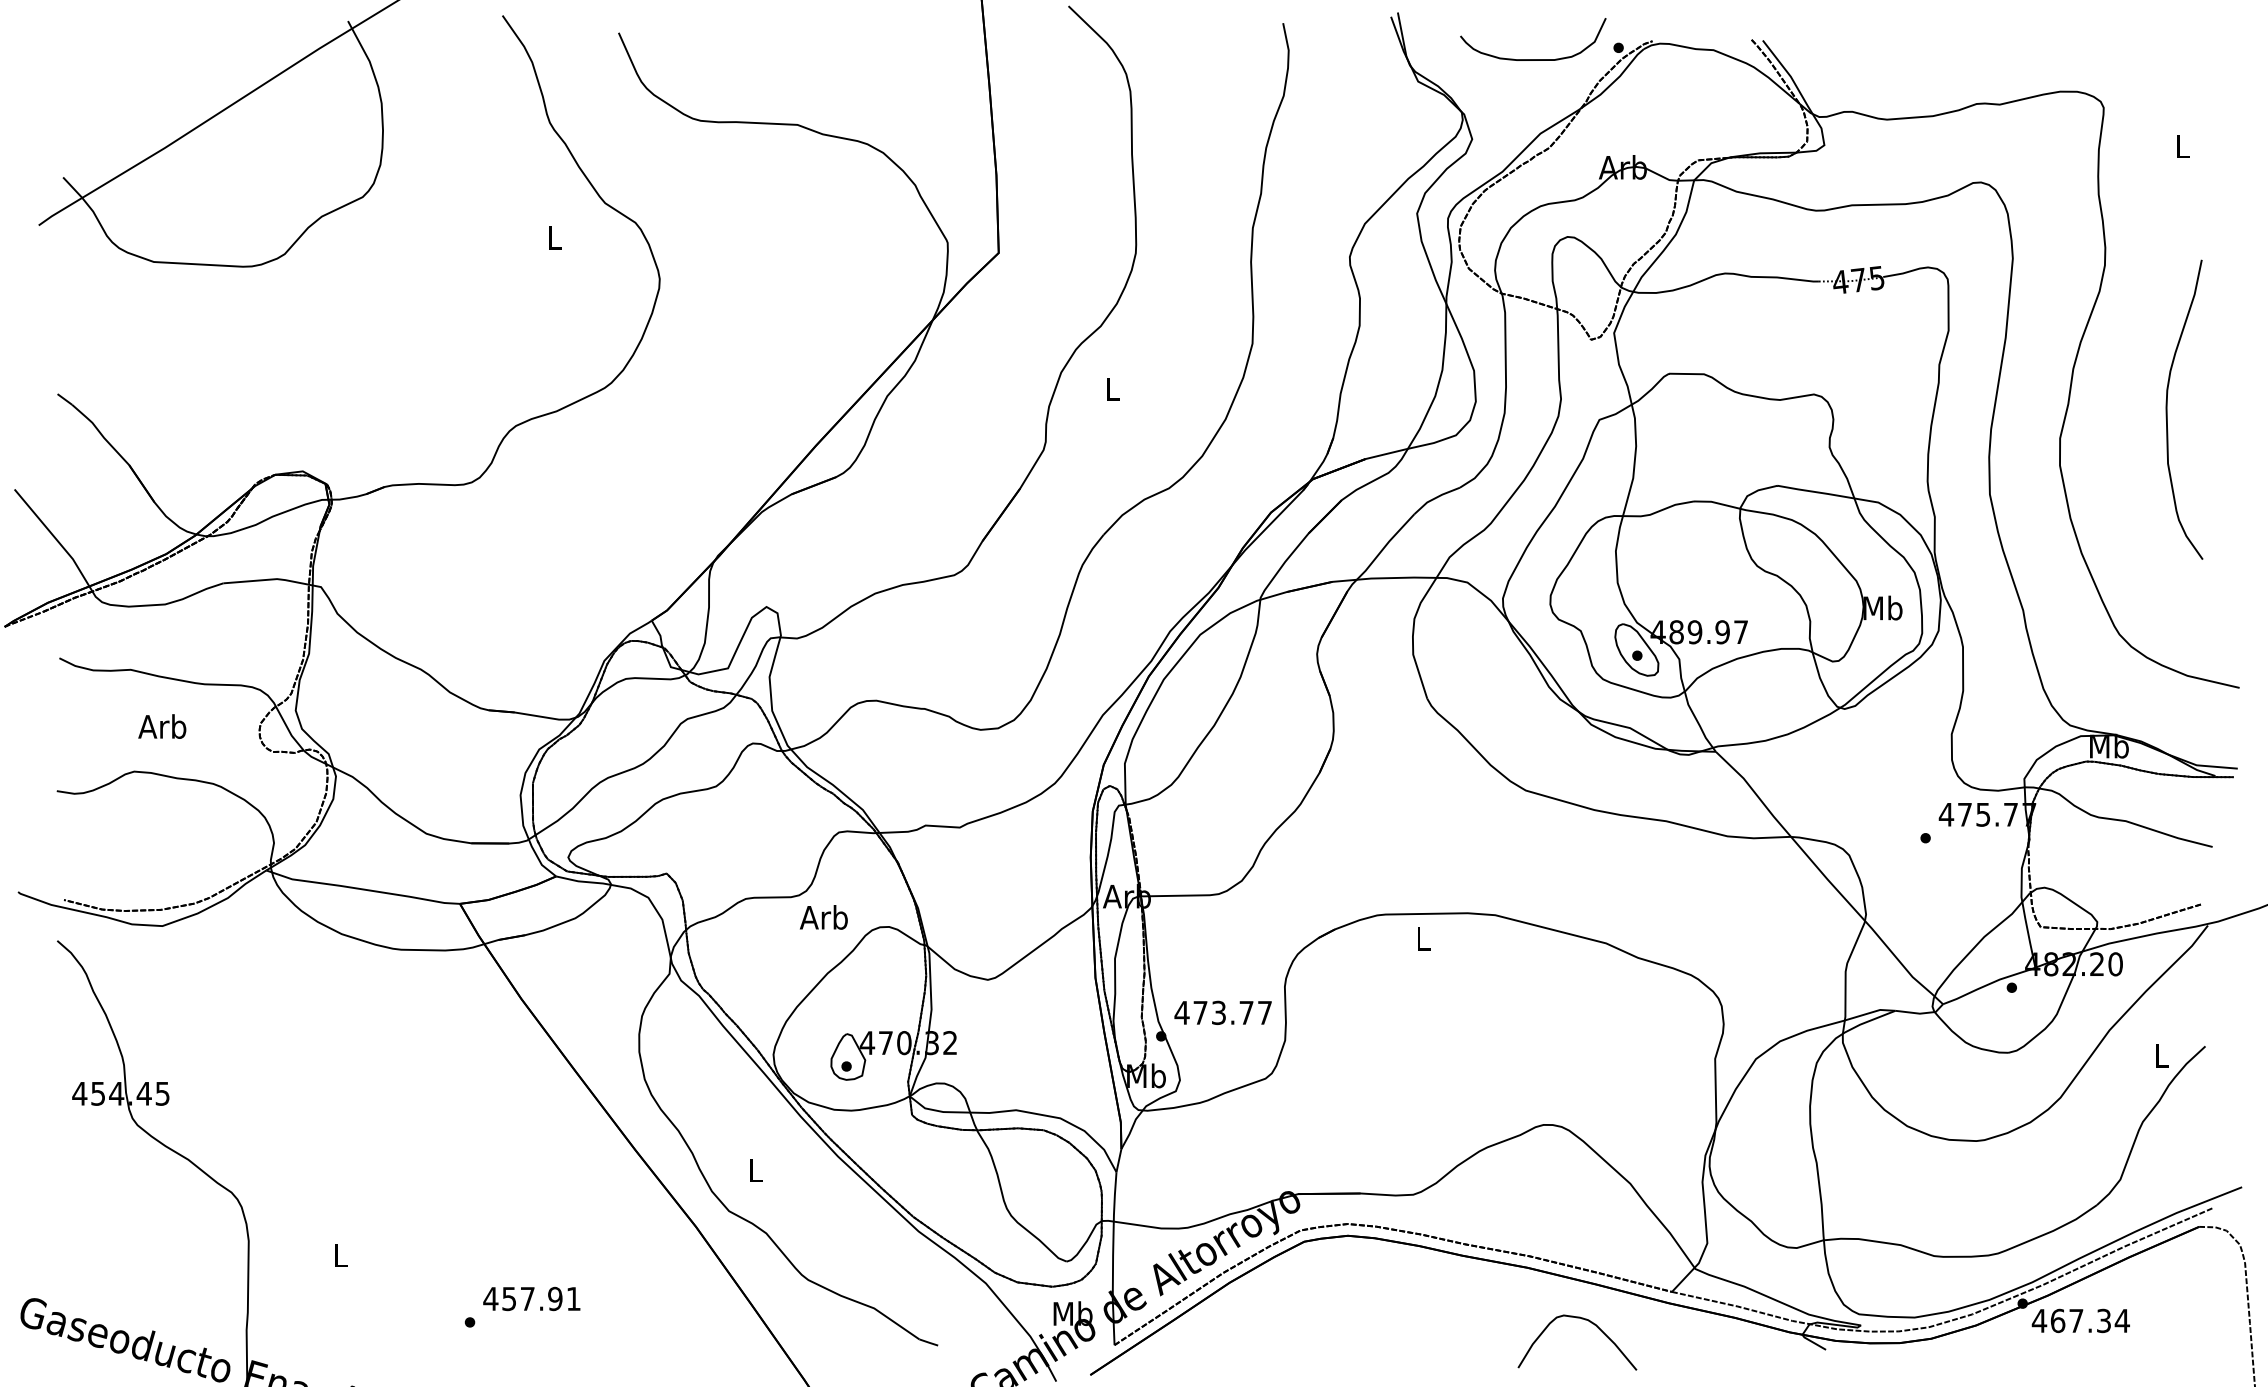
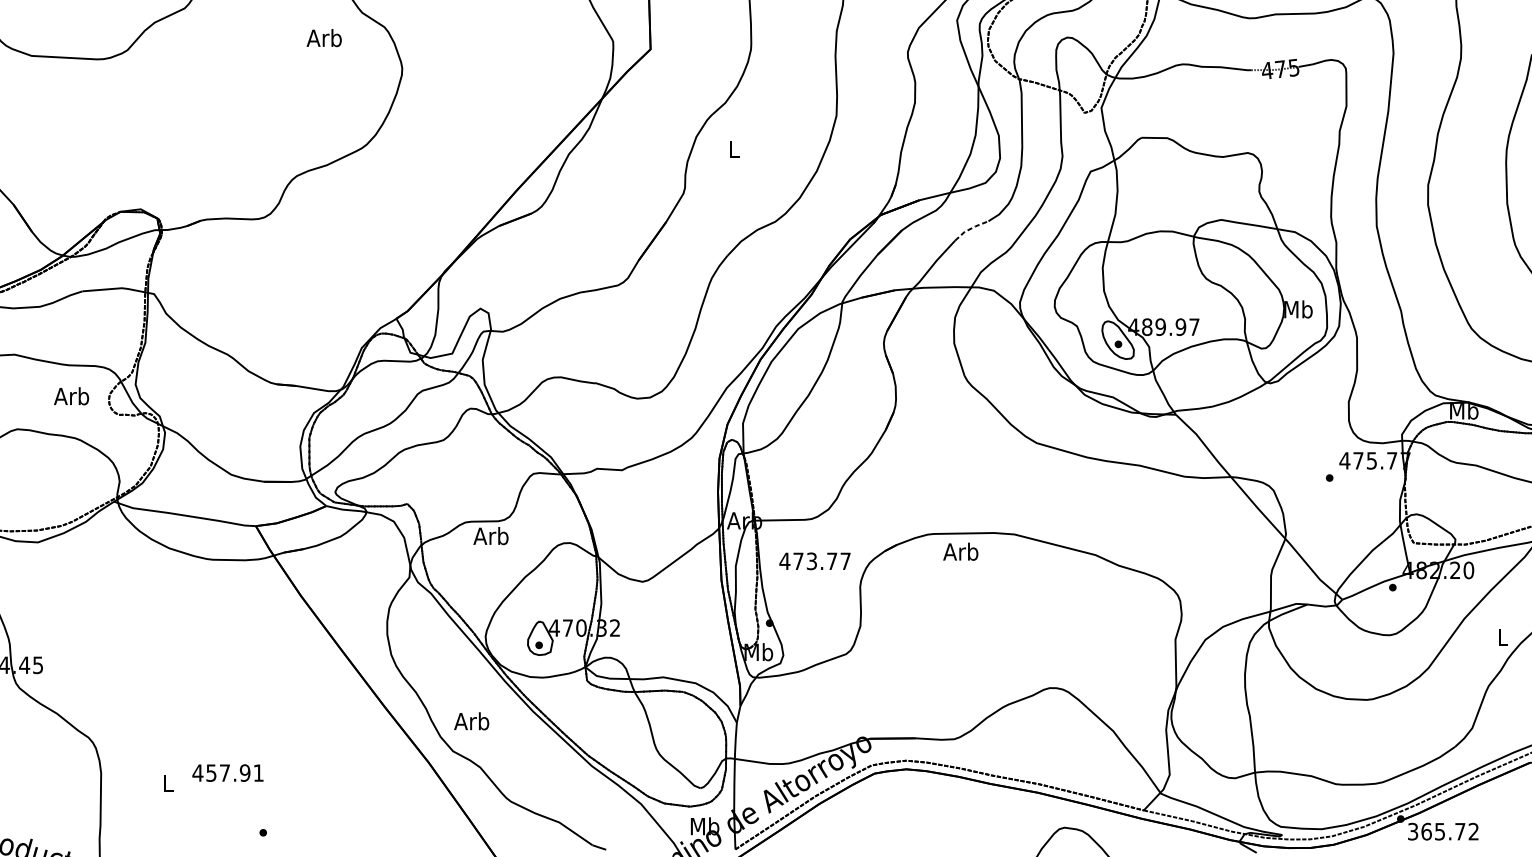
text: (553, 237) -> (324, 37), L -> Arb
line: (1435, 498) -> (970, 229), solid -> dashed
text: (162, 726) -> (71, 396), moved
text: (823, 917) -> (490, 536), moved
text: (1422, 938) -> (961, 551), L -> Arb
text: (1222, 1012) -> (814, 561), moved
text: (754, 1169) -> (471, 720), L -> Arb
text: (531, 1298) -> (227, 772), moved
text: (2080, 1320) -> (1443, 831), 467.34 -> 365.72

